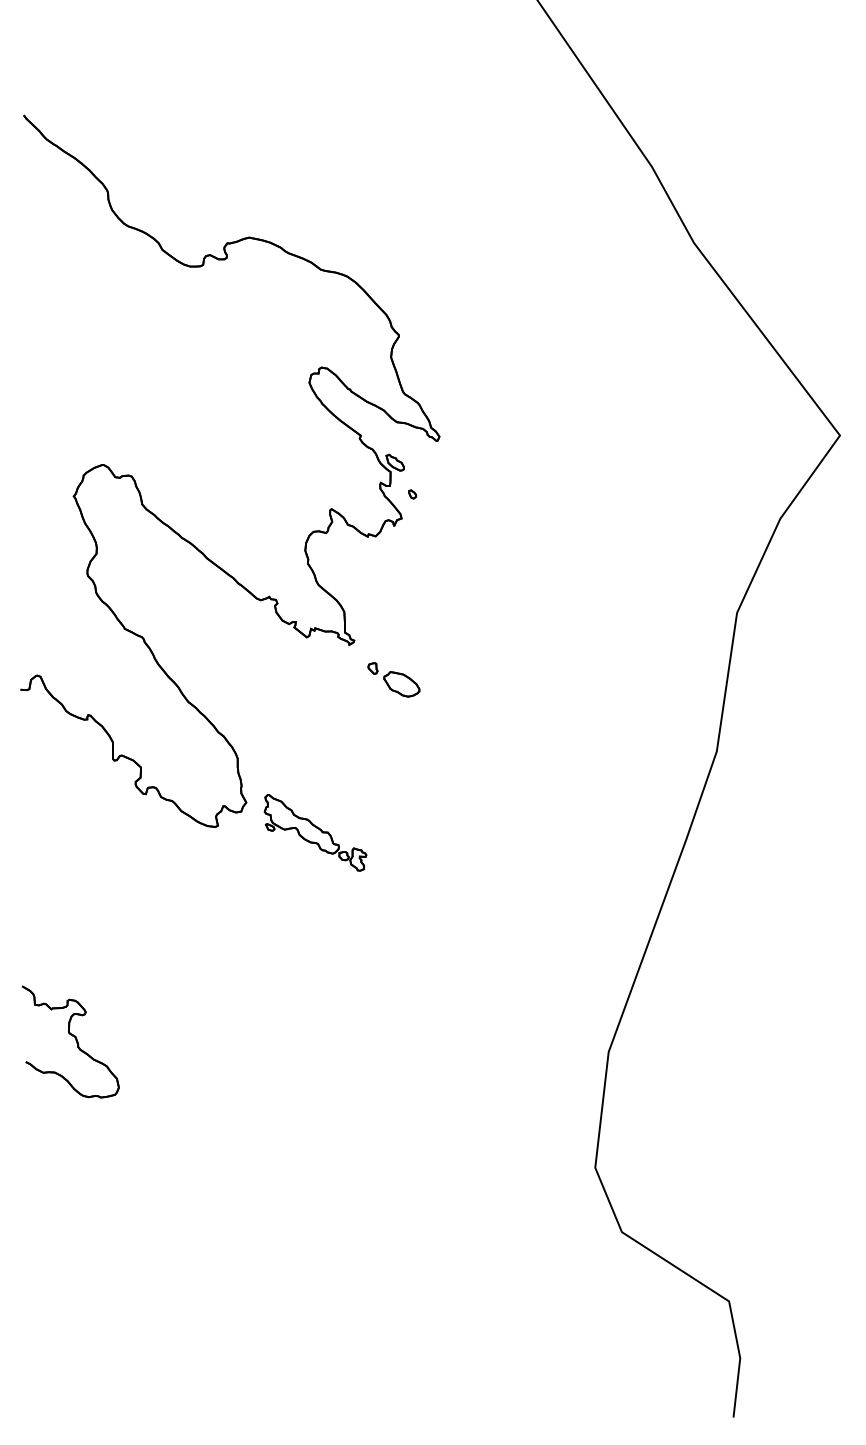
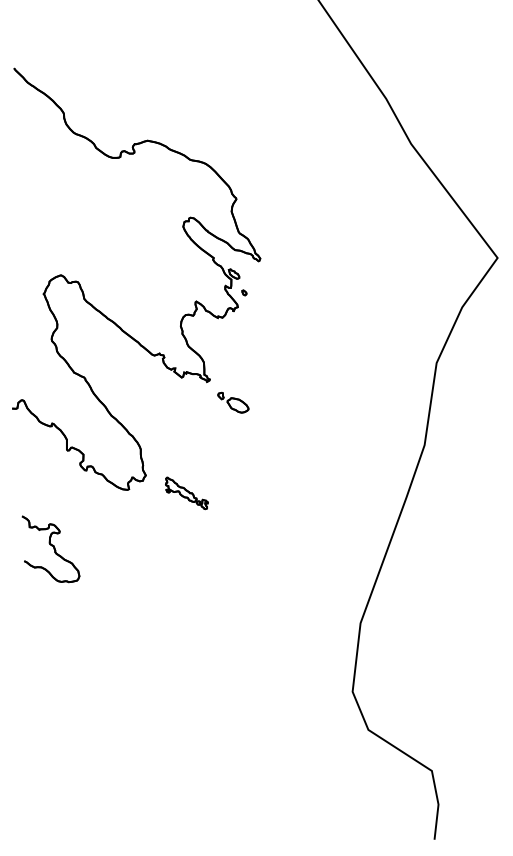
part: (314, 833) -> (186, 493), size x0.7
part: (70, 1042) -> (50, 549), moved

